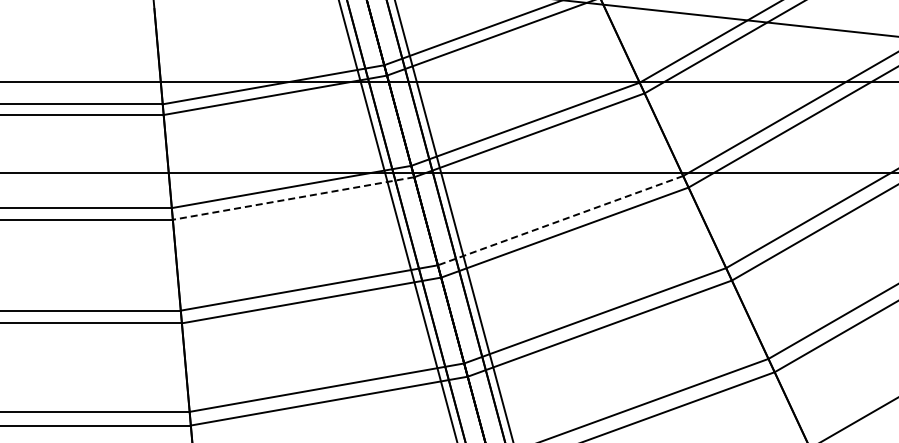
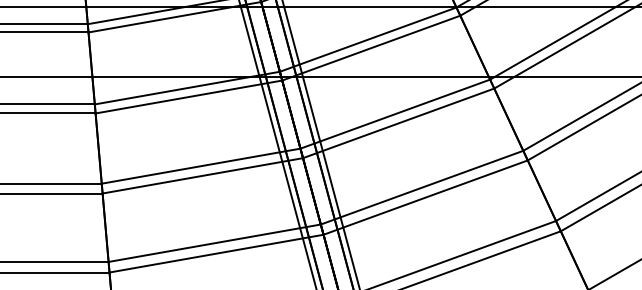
line: (293, 198) -> (188, 97), dashed -> solid
line: (560, 220) -> (395, 114), dashed -> solid

